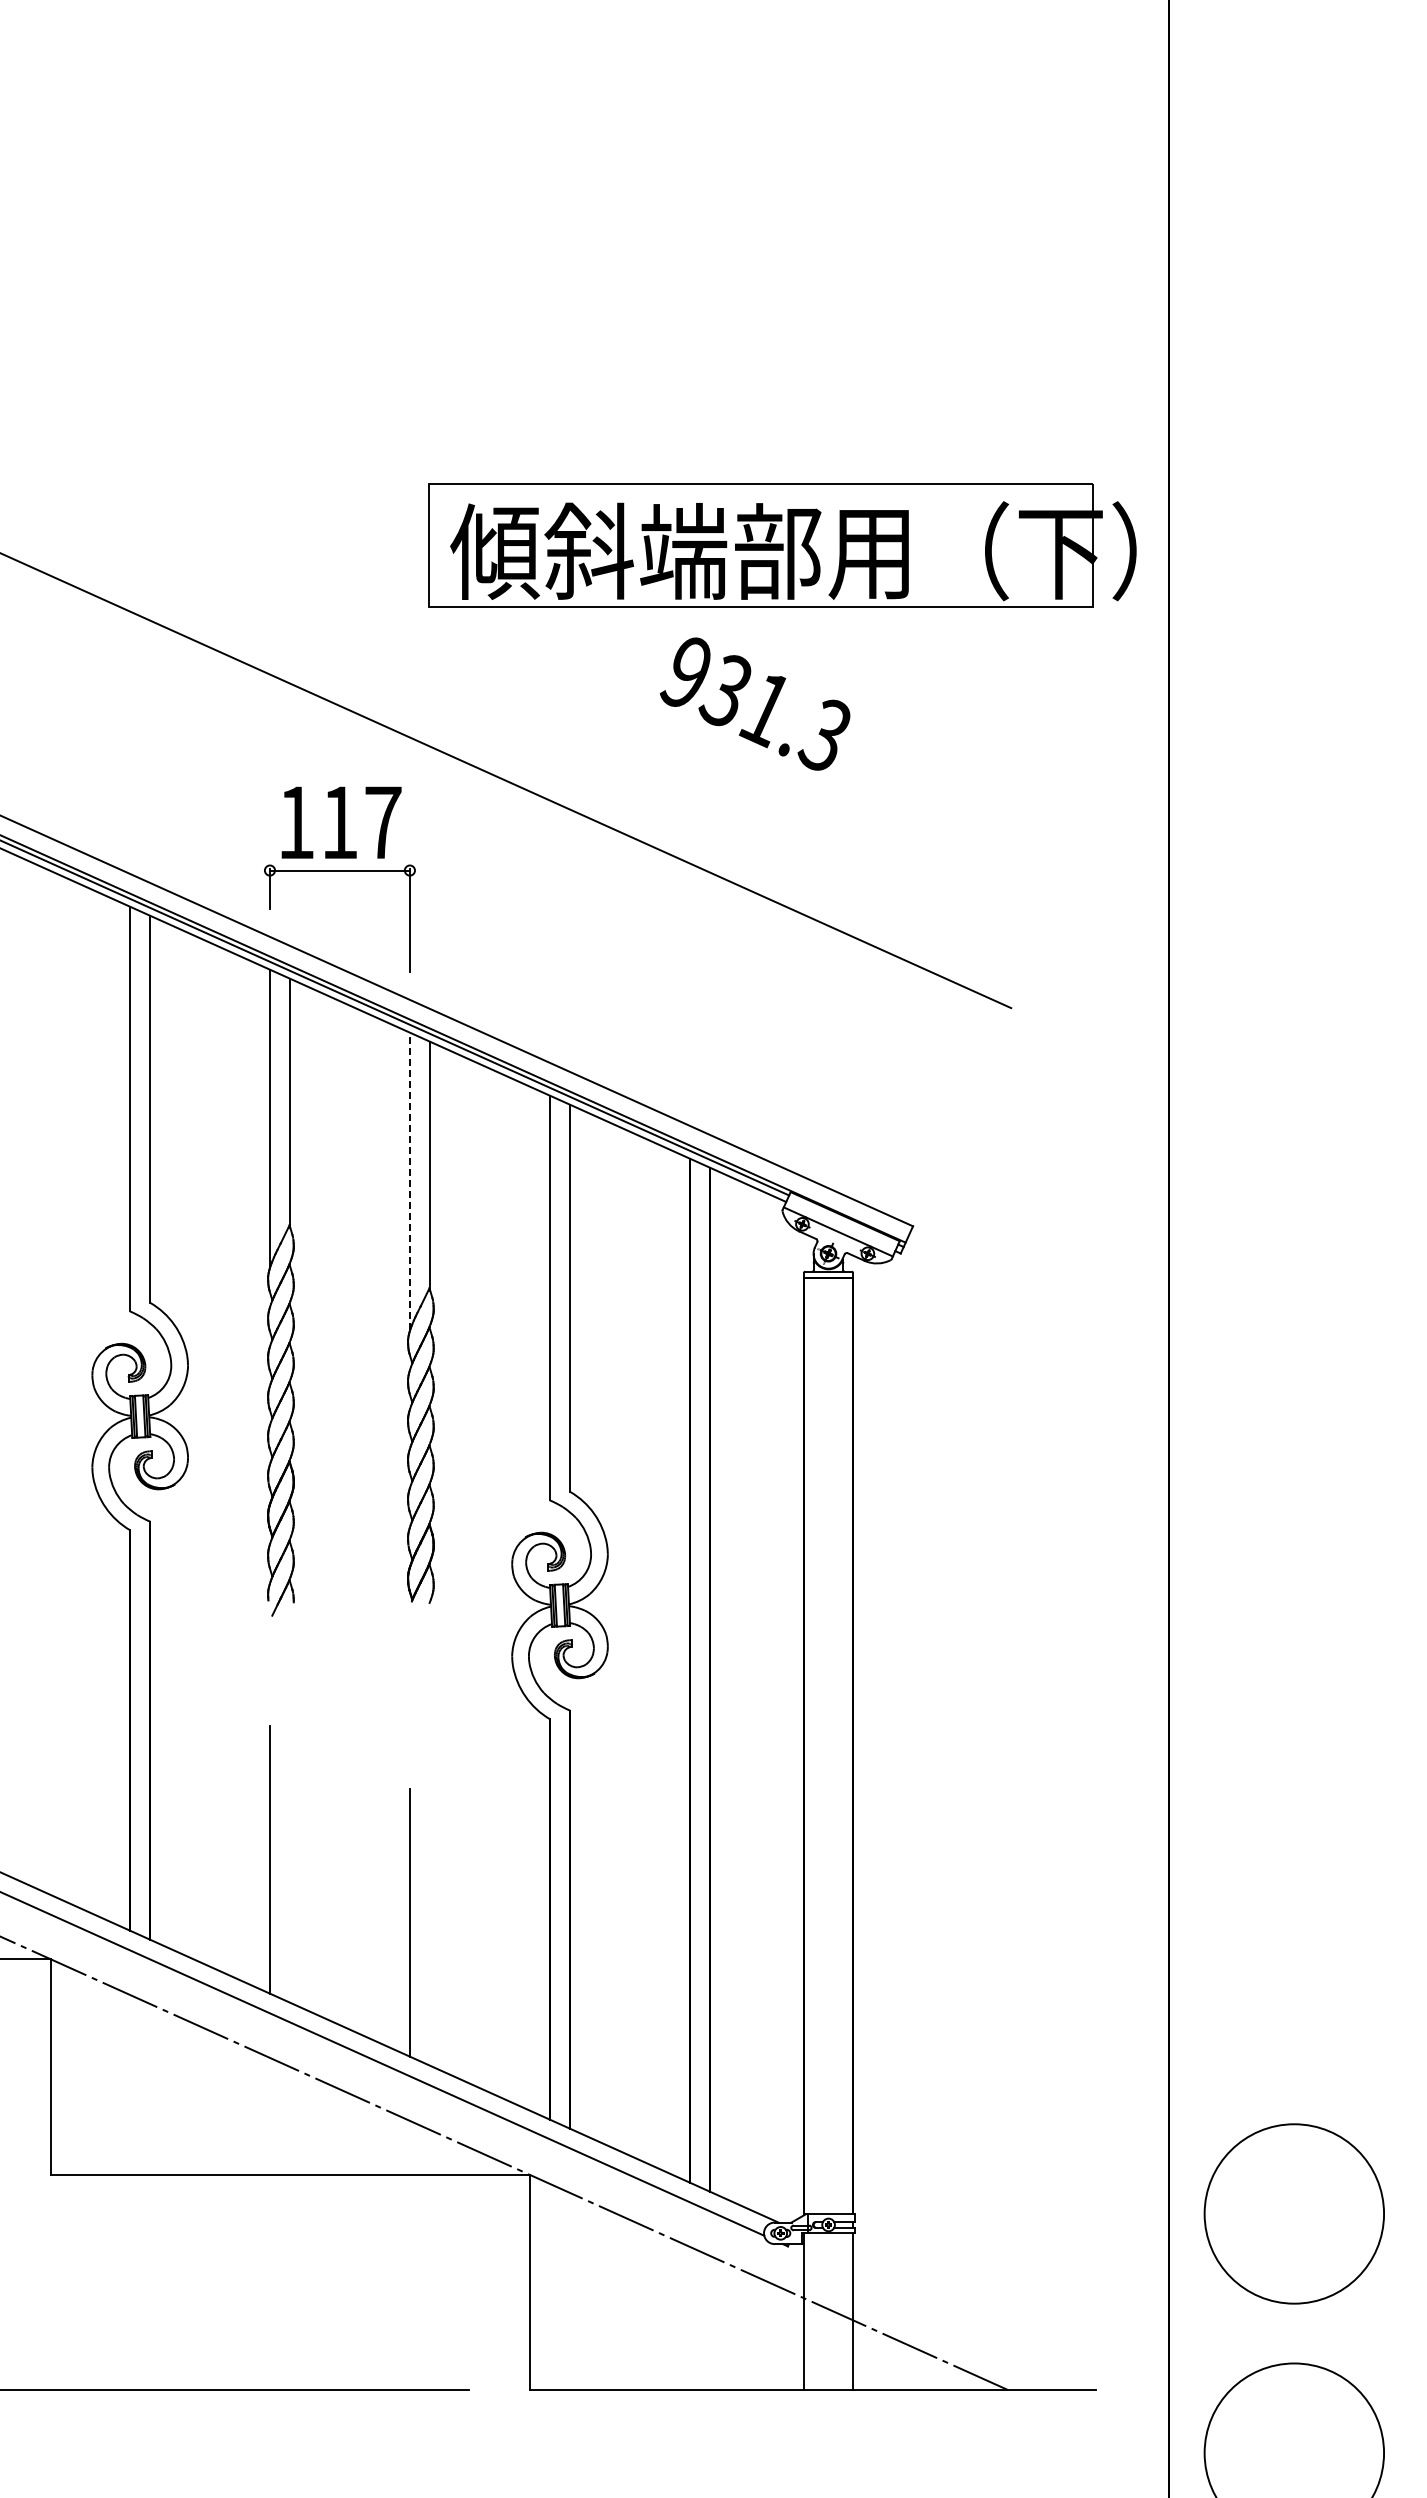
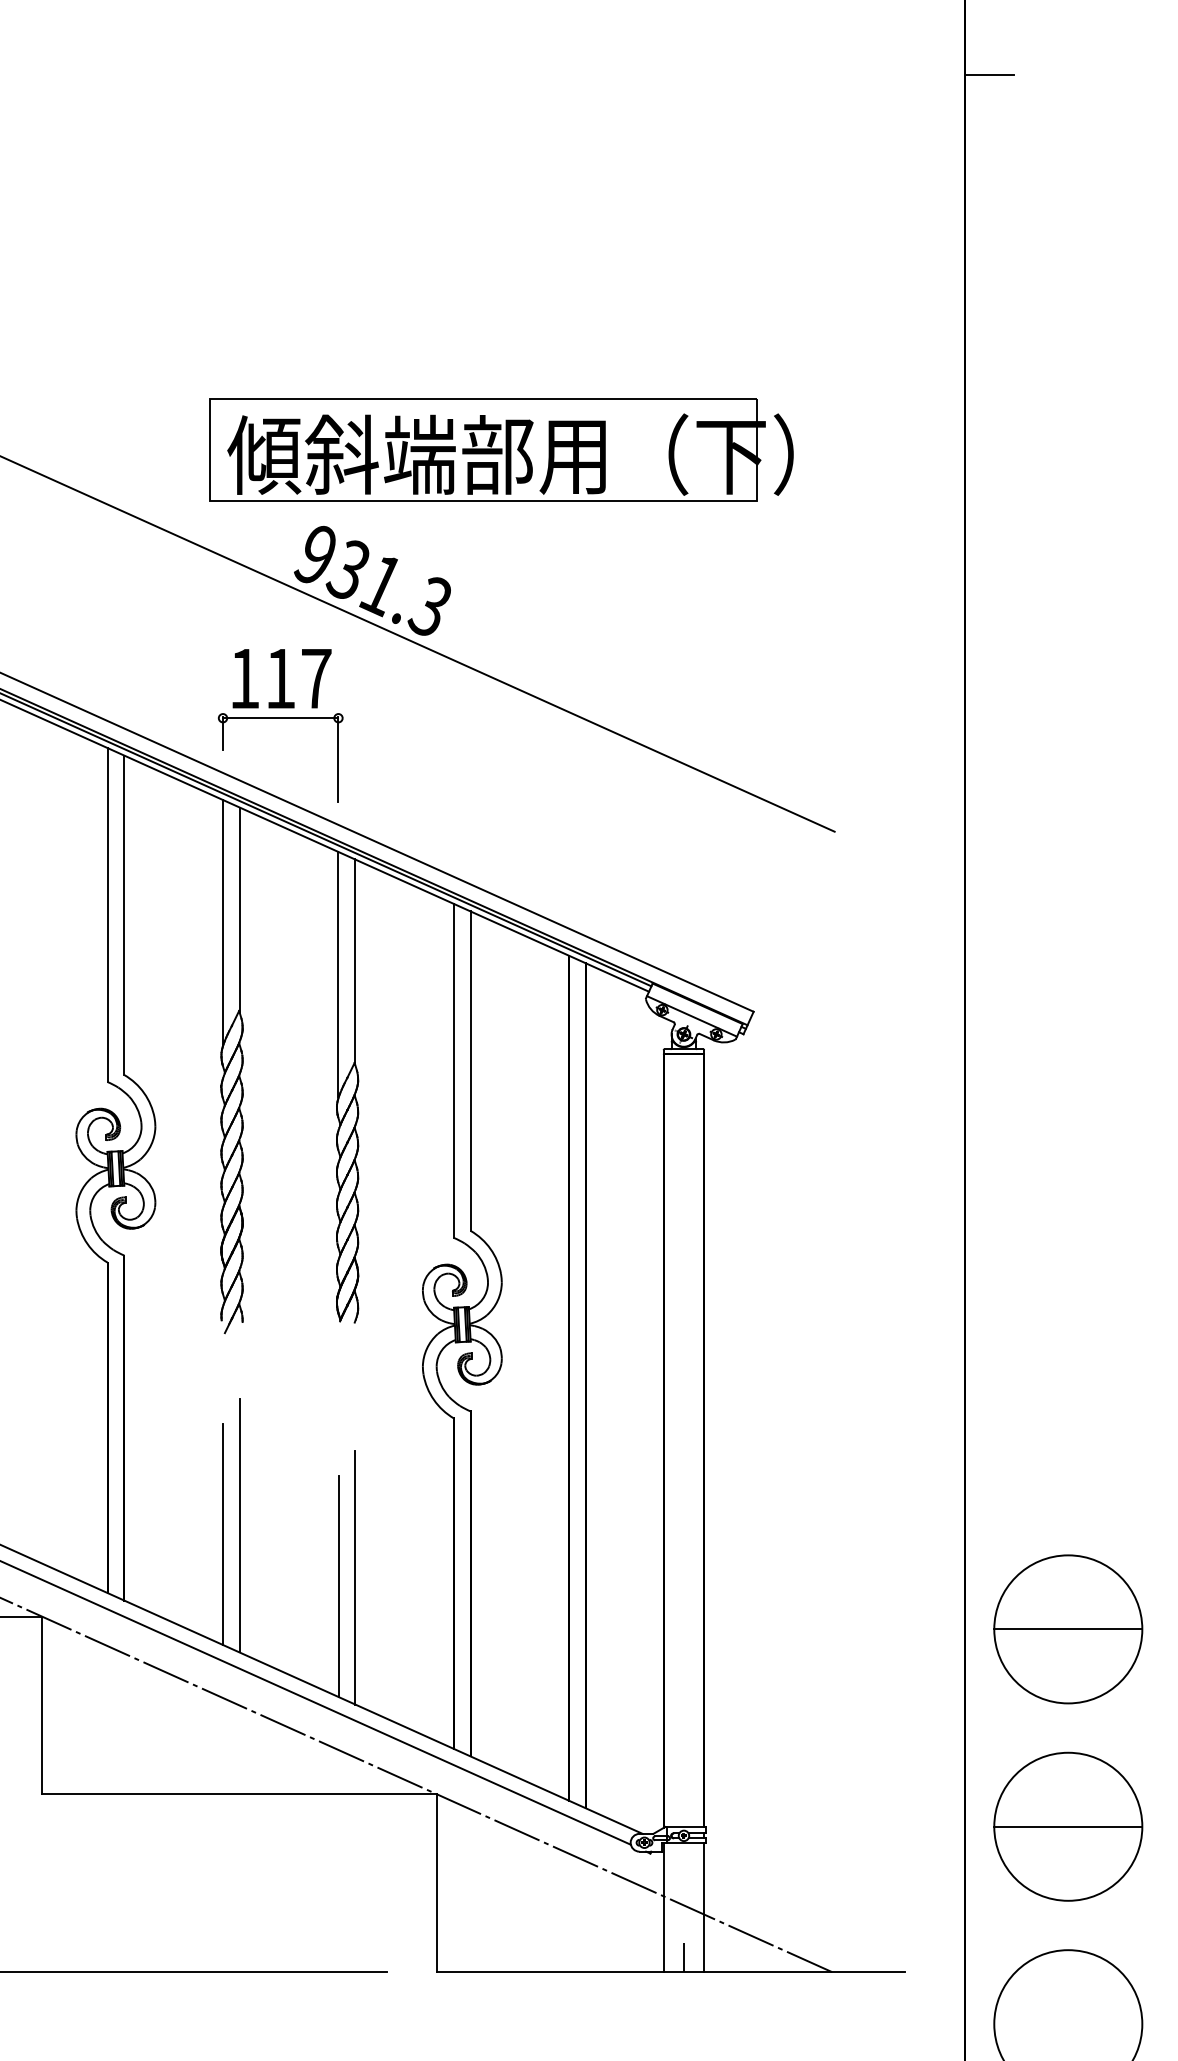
line: (1198, 90) -> (989, 74), added
part: (782, 545) -> (501, 449), moved
text: (754, 703) -> (371, 580), moved
line: (409, 1181) -> (338, 974), dashed -> solid
line: (290, 1848) -> (239, 1525), added
line: (430, 1911) -> (355, 1577), added
part: (1293, 1974) -> (1067, 1629), added
line: (1294, 2213) -> (1068, 1826), added
line: (828, 2372) -> (683, 1957), added

